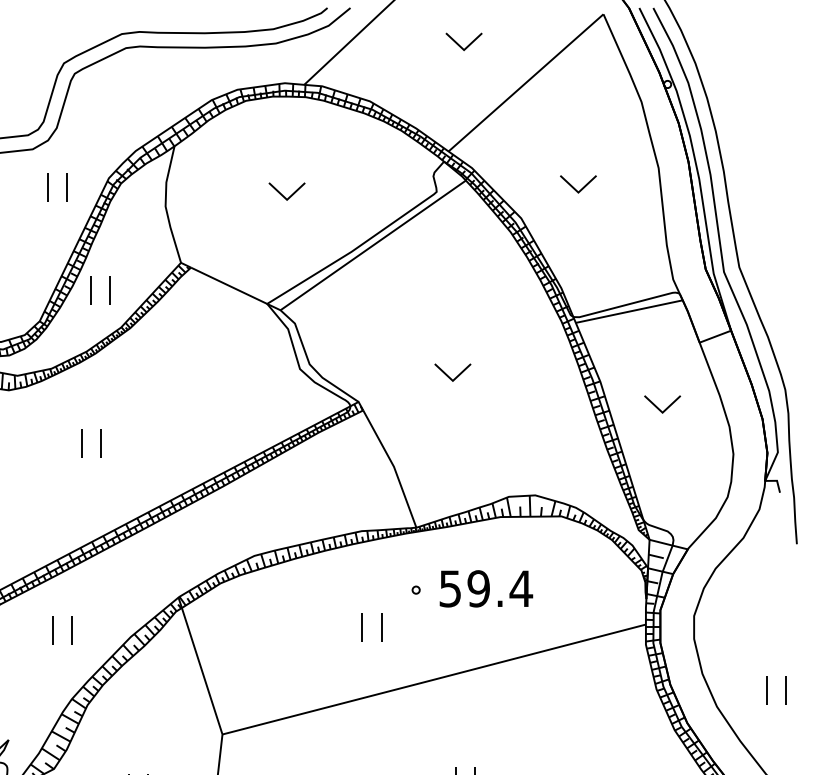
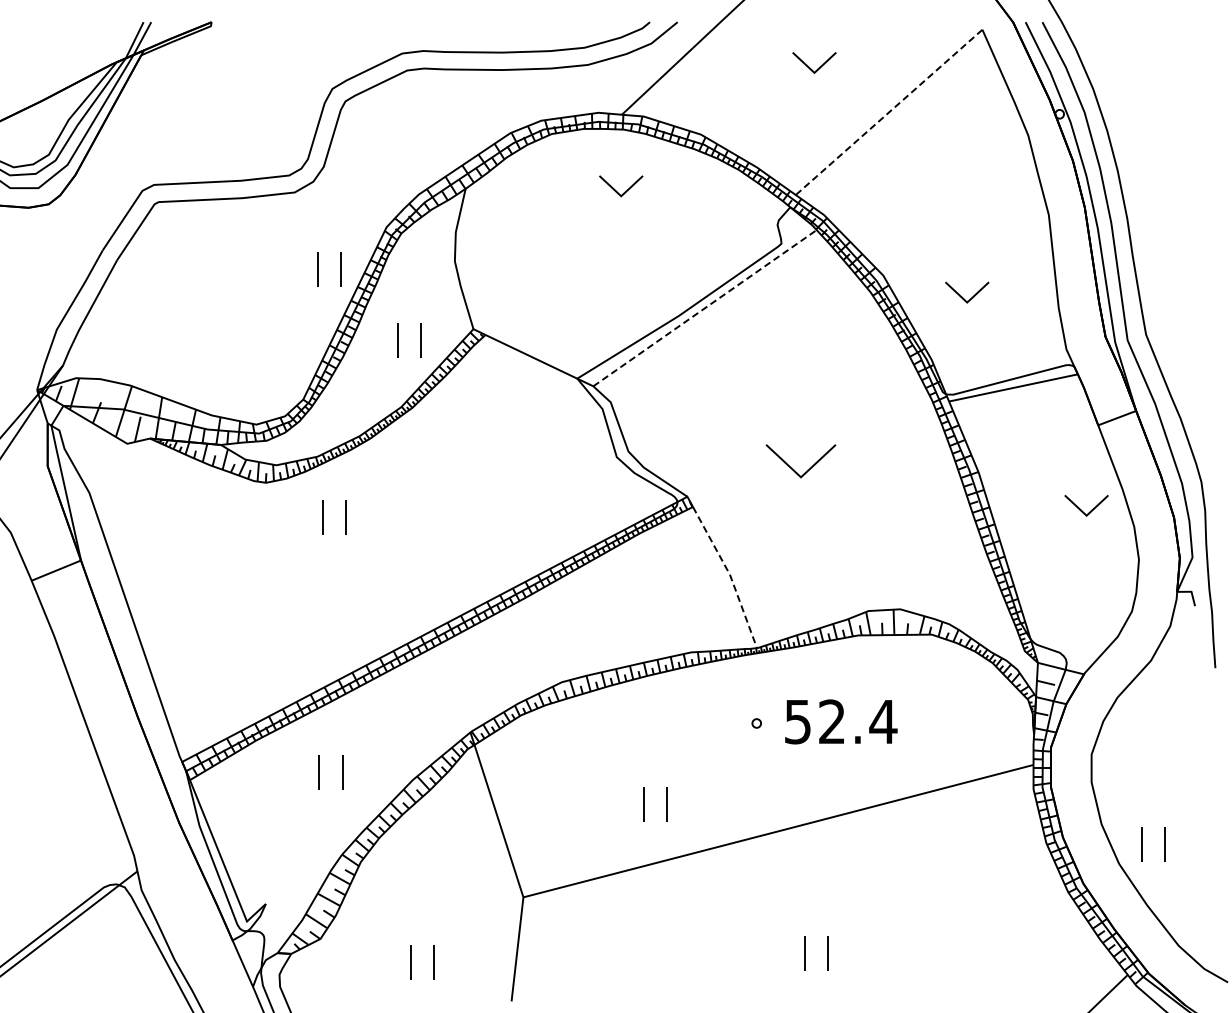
line: (526, 82) -> (889, 112), solid -> dashed
part: (48, 187) -> (318, 269), moved
part: (574, 187) -> (962, 296), moved
part: (287, 191) -> (621, 186), moved
line: (373, 244) -> (705, 307), solid -> dashed
part: (91, 290) -> (398, 340), moved
part: (452, 372) -> (800, 461), size x1.6
part: (658, 407) -> (1081, 509), moved
part: (82, 443) -> (323, 517), moved
line: (394, 467) -> (730, 575), solid -> dashed
text: (478, 588) -> (831, 721), 59.4 -> 52.4
part: (362, 627) -> (644, 804), moved
part: (767, 690) -> (1142, 844), moved

